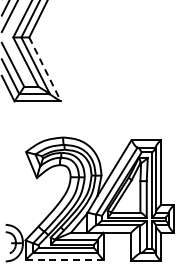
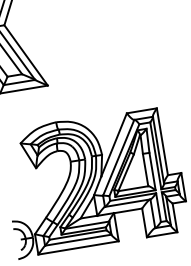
line: (45, 69) -> (26, 55), dashed -> solid
line: (64, 260) -> (78, 248), dashed -> solid

